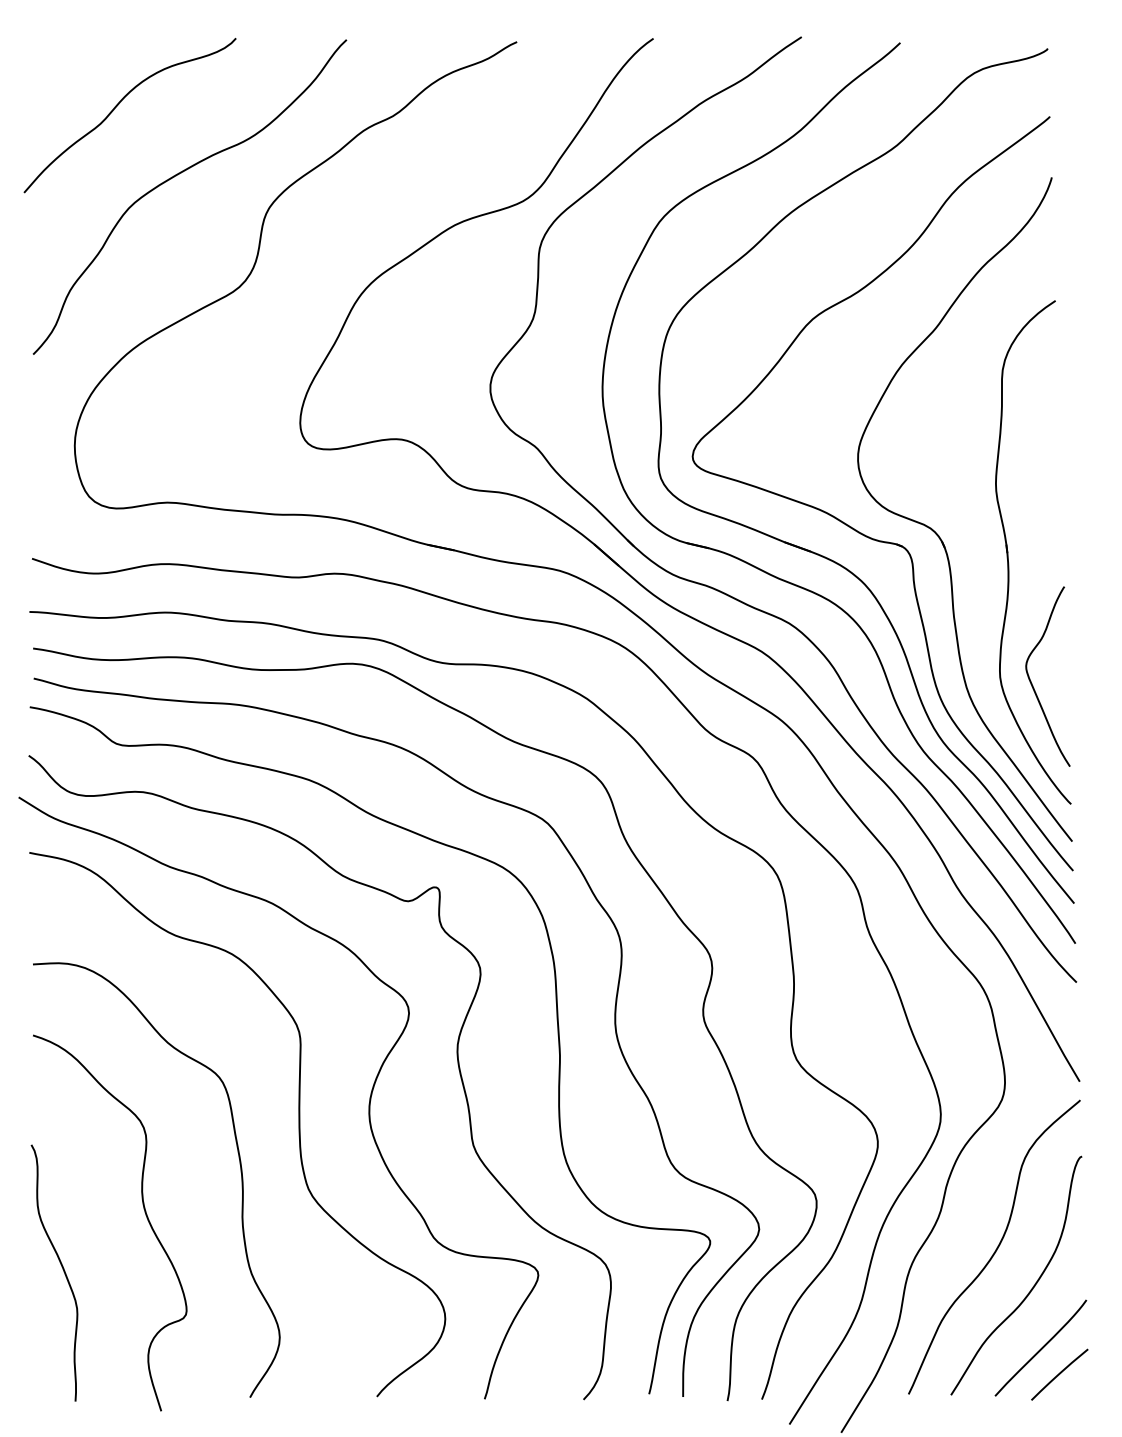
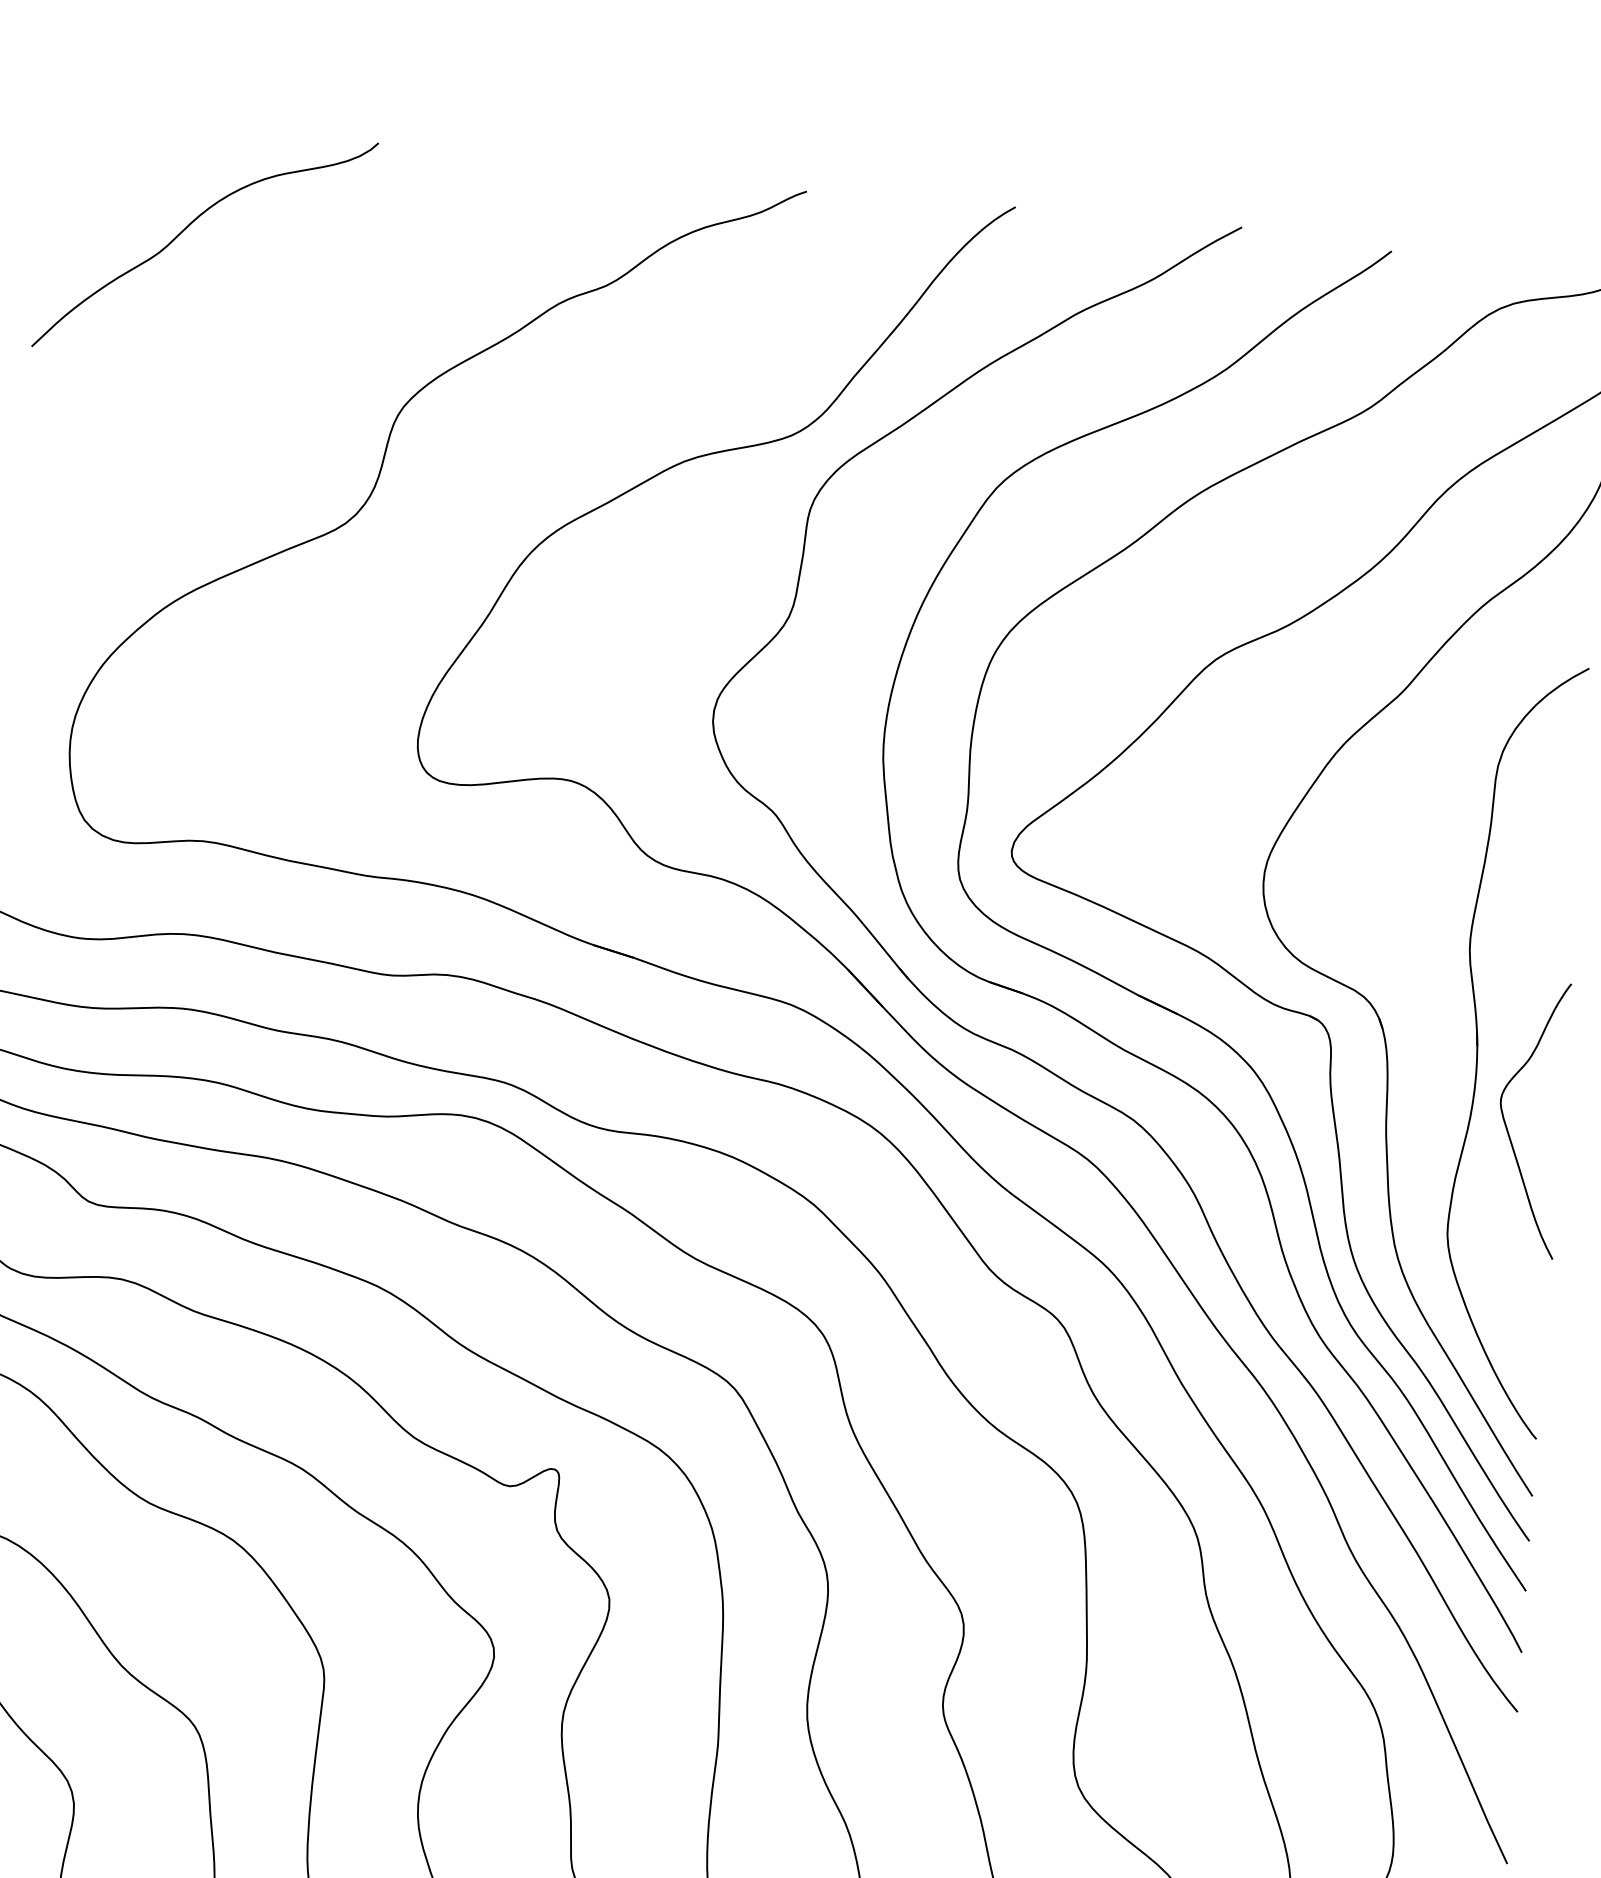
curve: (176, 176) -> (266, 344), removed
curve: (1032, 683) -> (1507, 1126), moved

